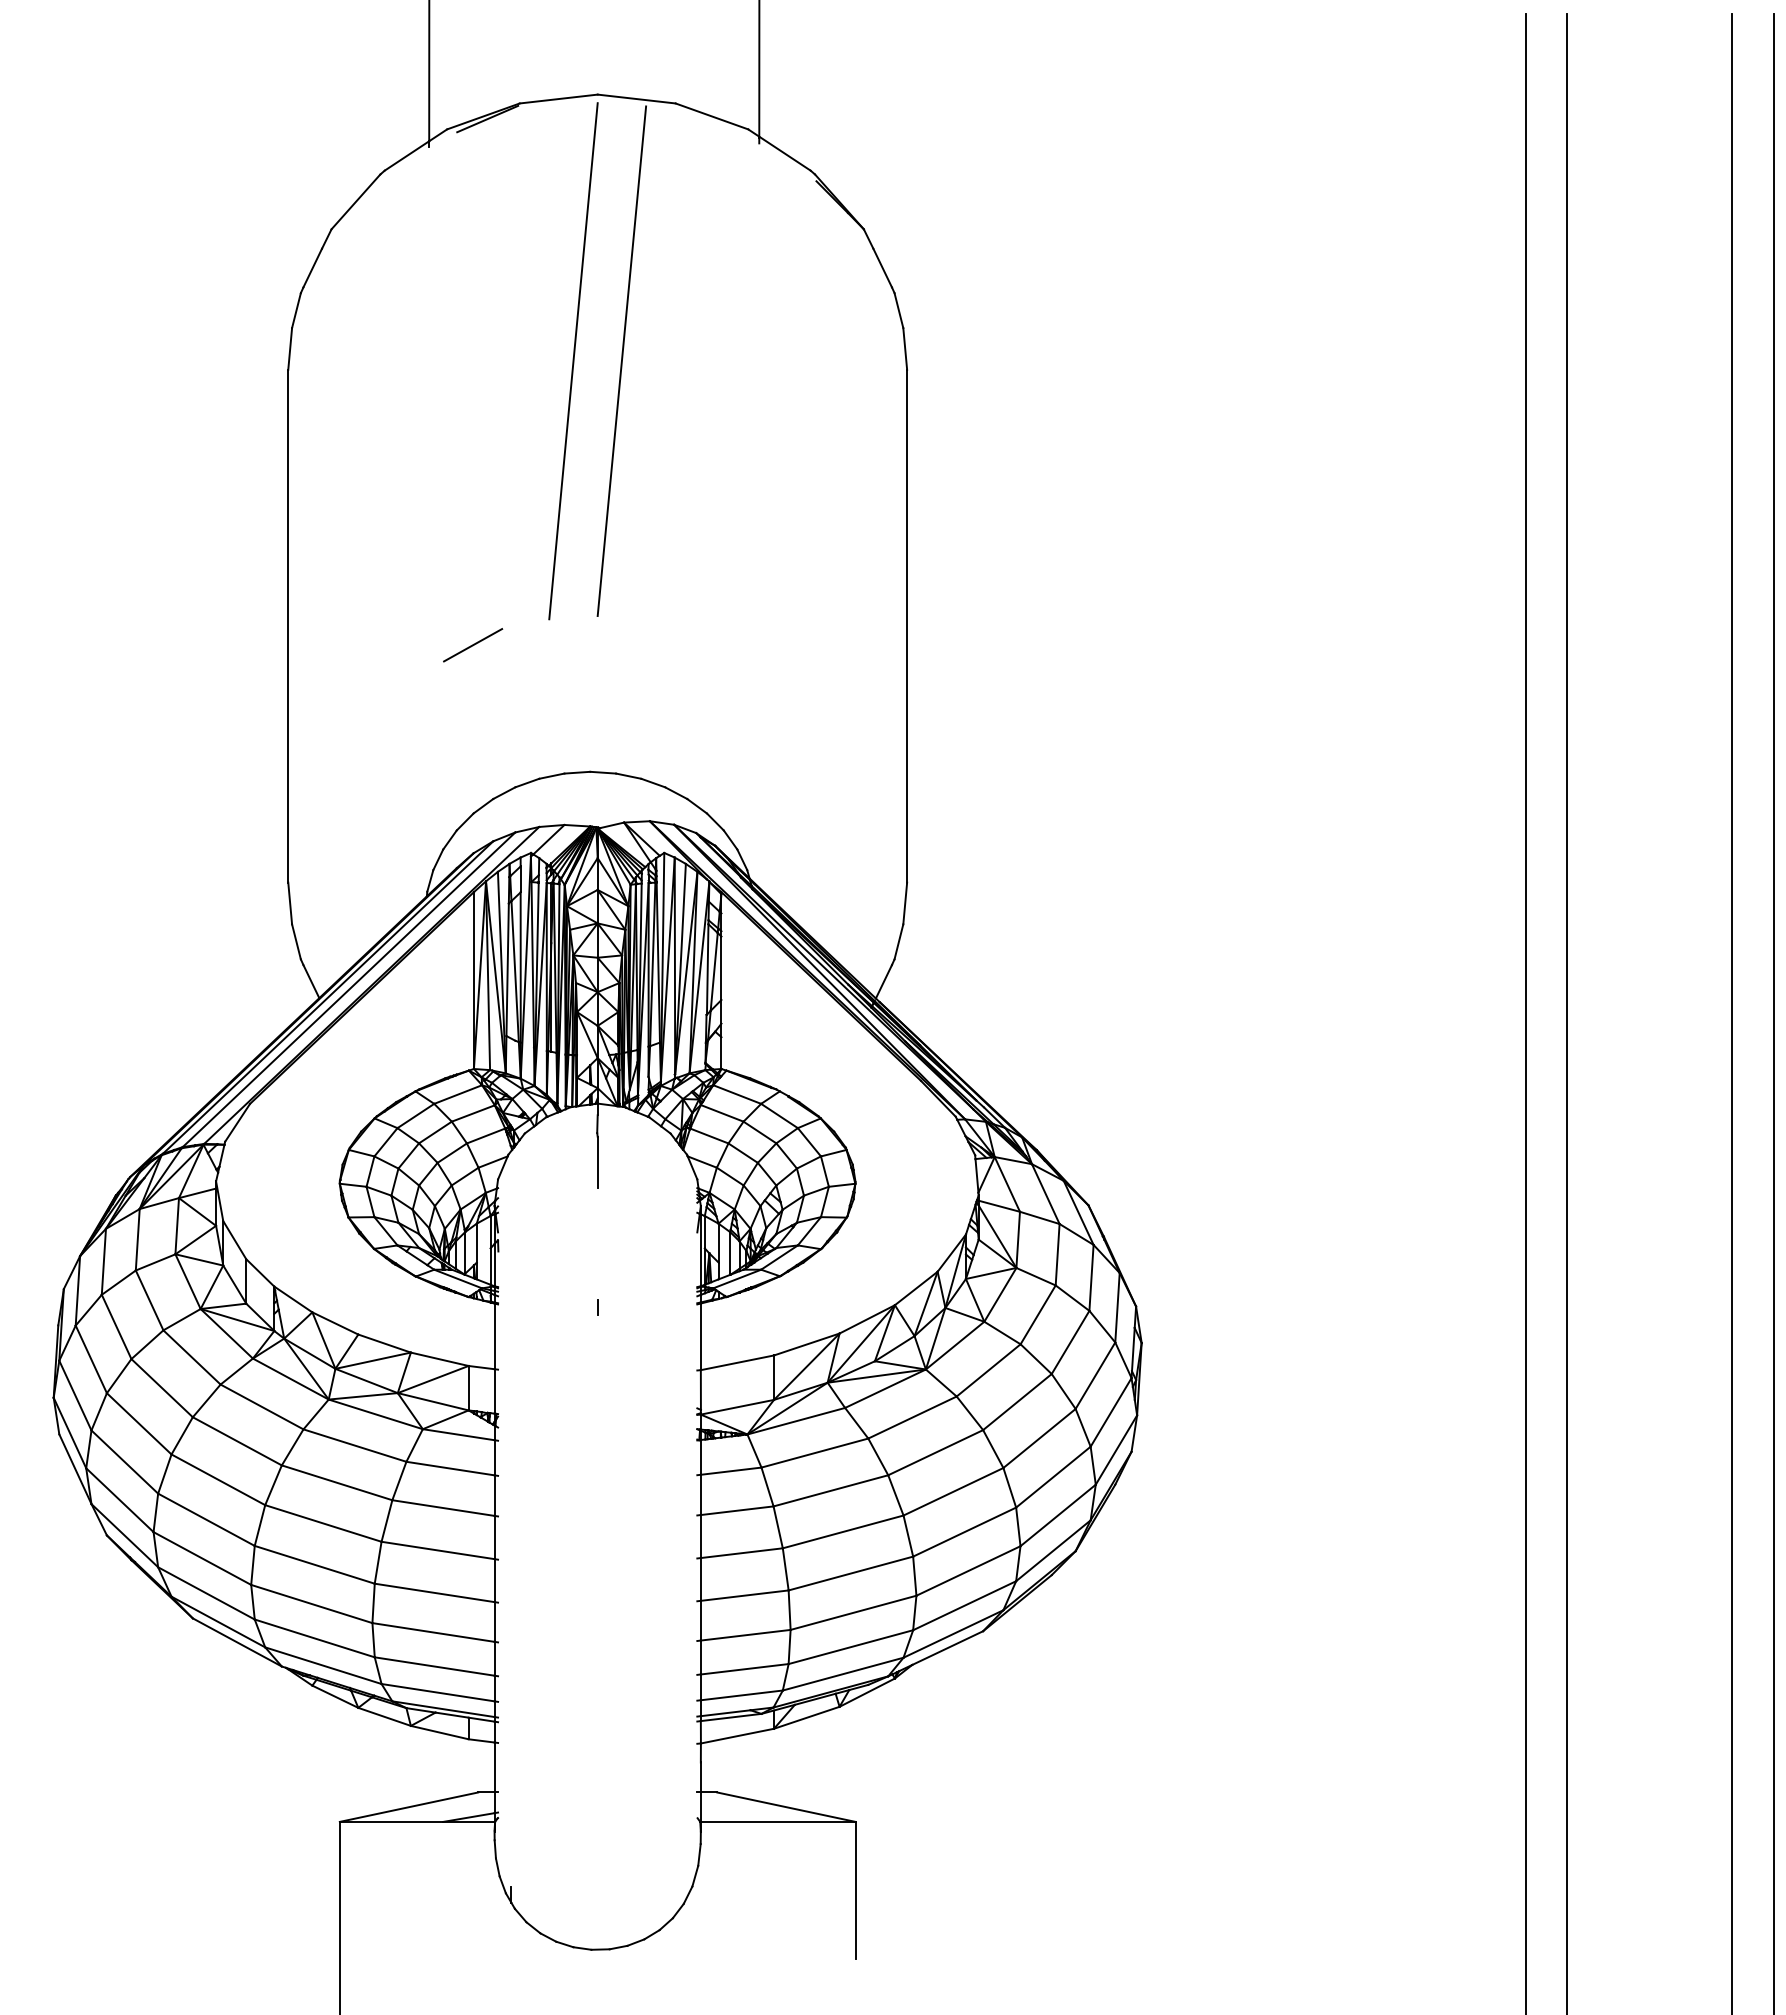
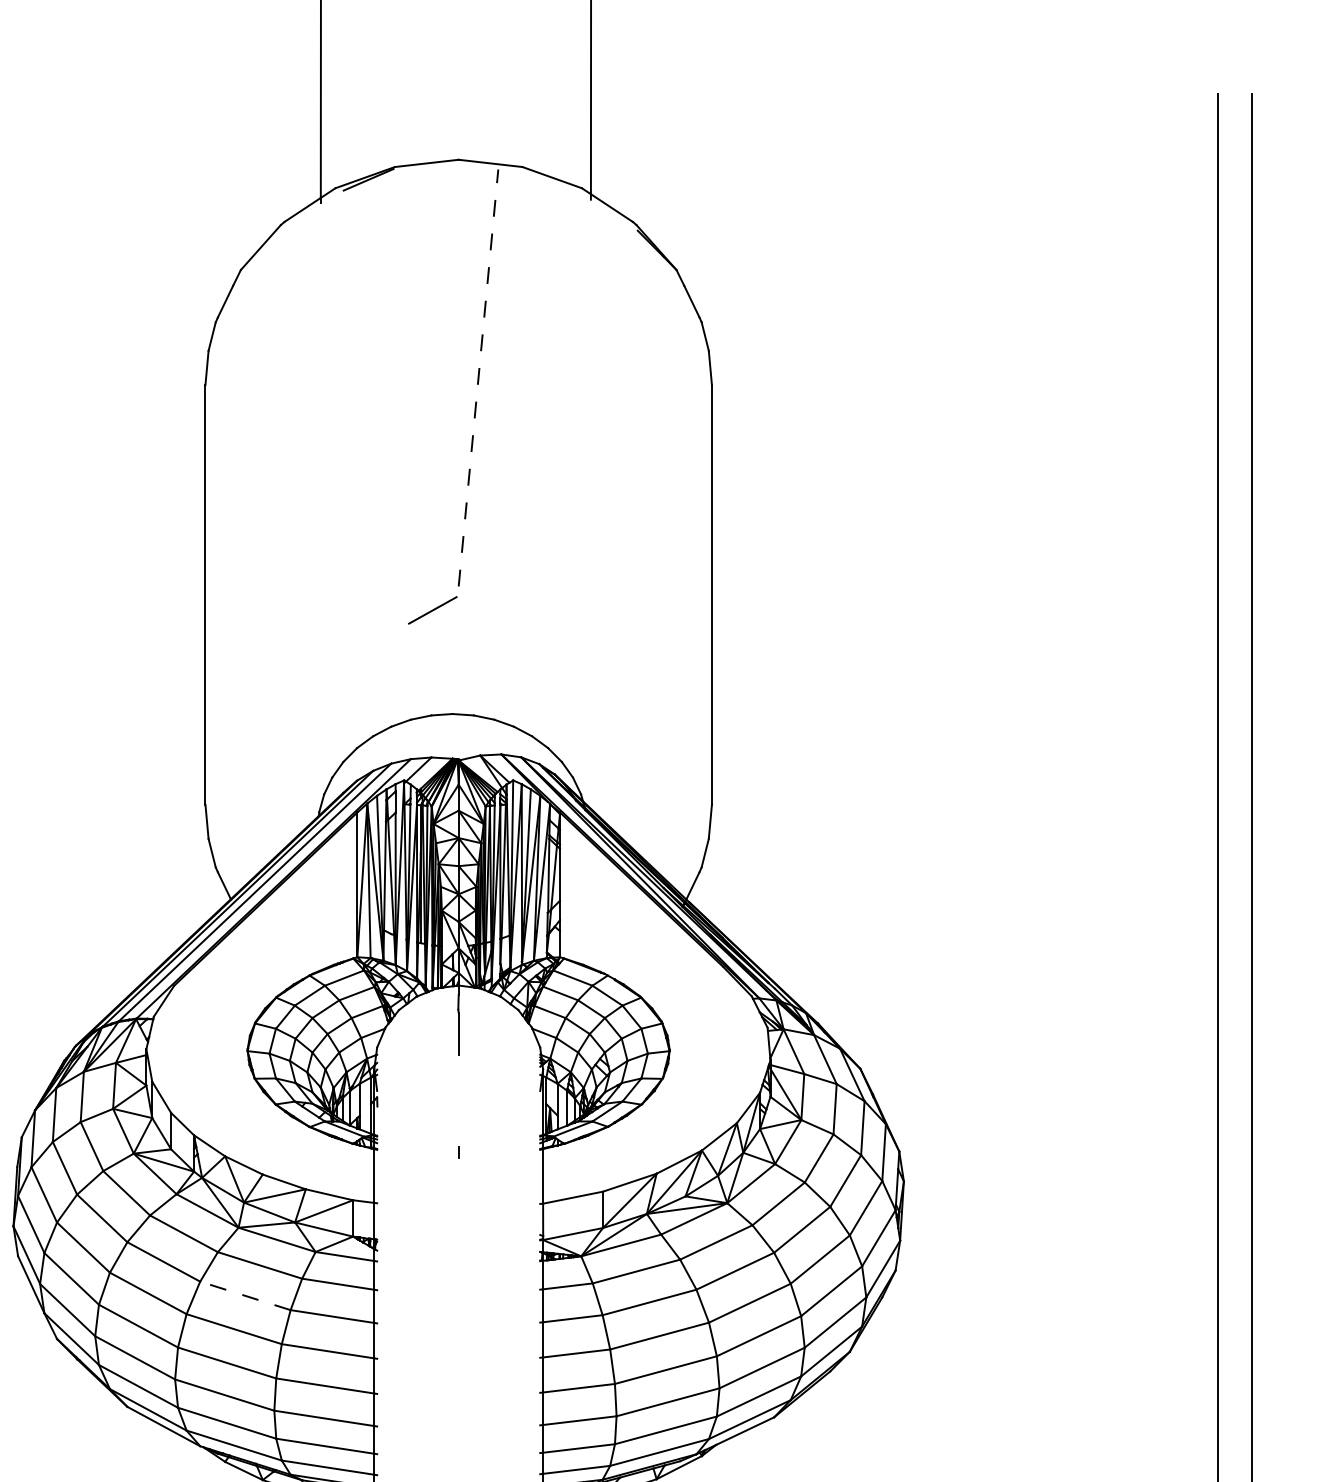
line: (573, 361) -> (438, 378), removed
line: (621, 361) -> (478, 378), solid -> dashed
line: (473, 645) -> (433, 610), moved
line: (337, 1482) -> (245, 1295), solid -> dashed

